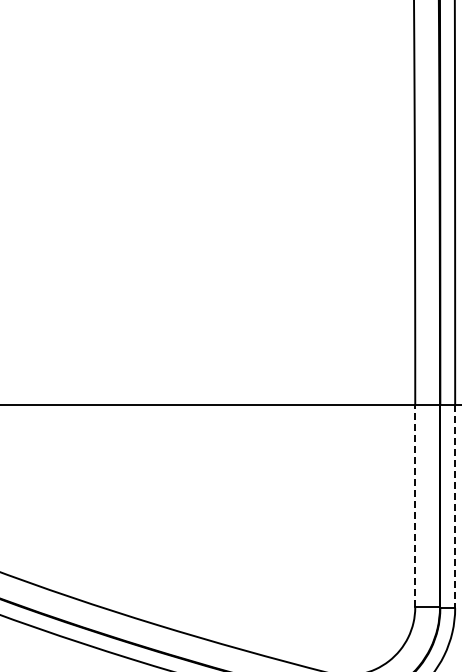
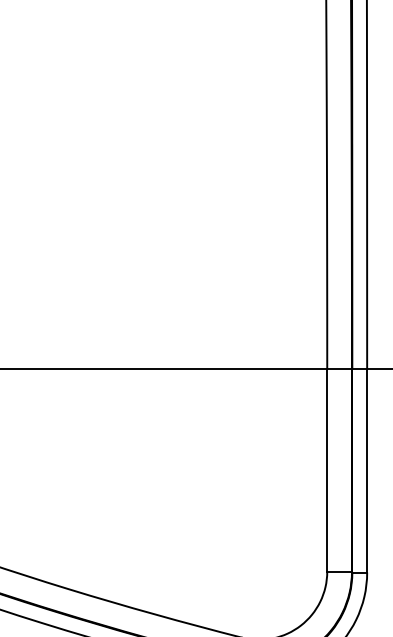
line: (415, 505) -> (327, 469), dashed -> solid
line: (455, 506) -> (367, 470), dashed -> solid

